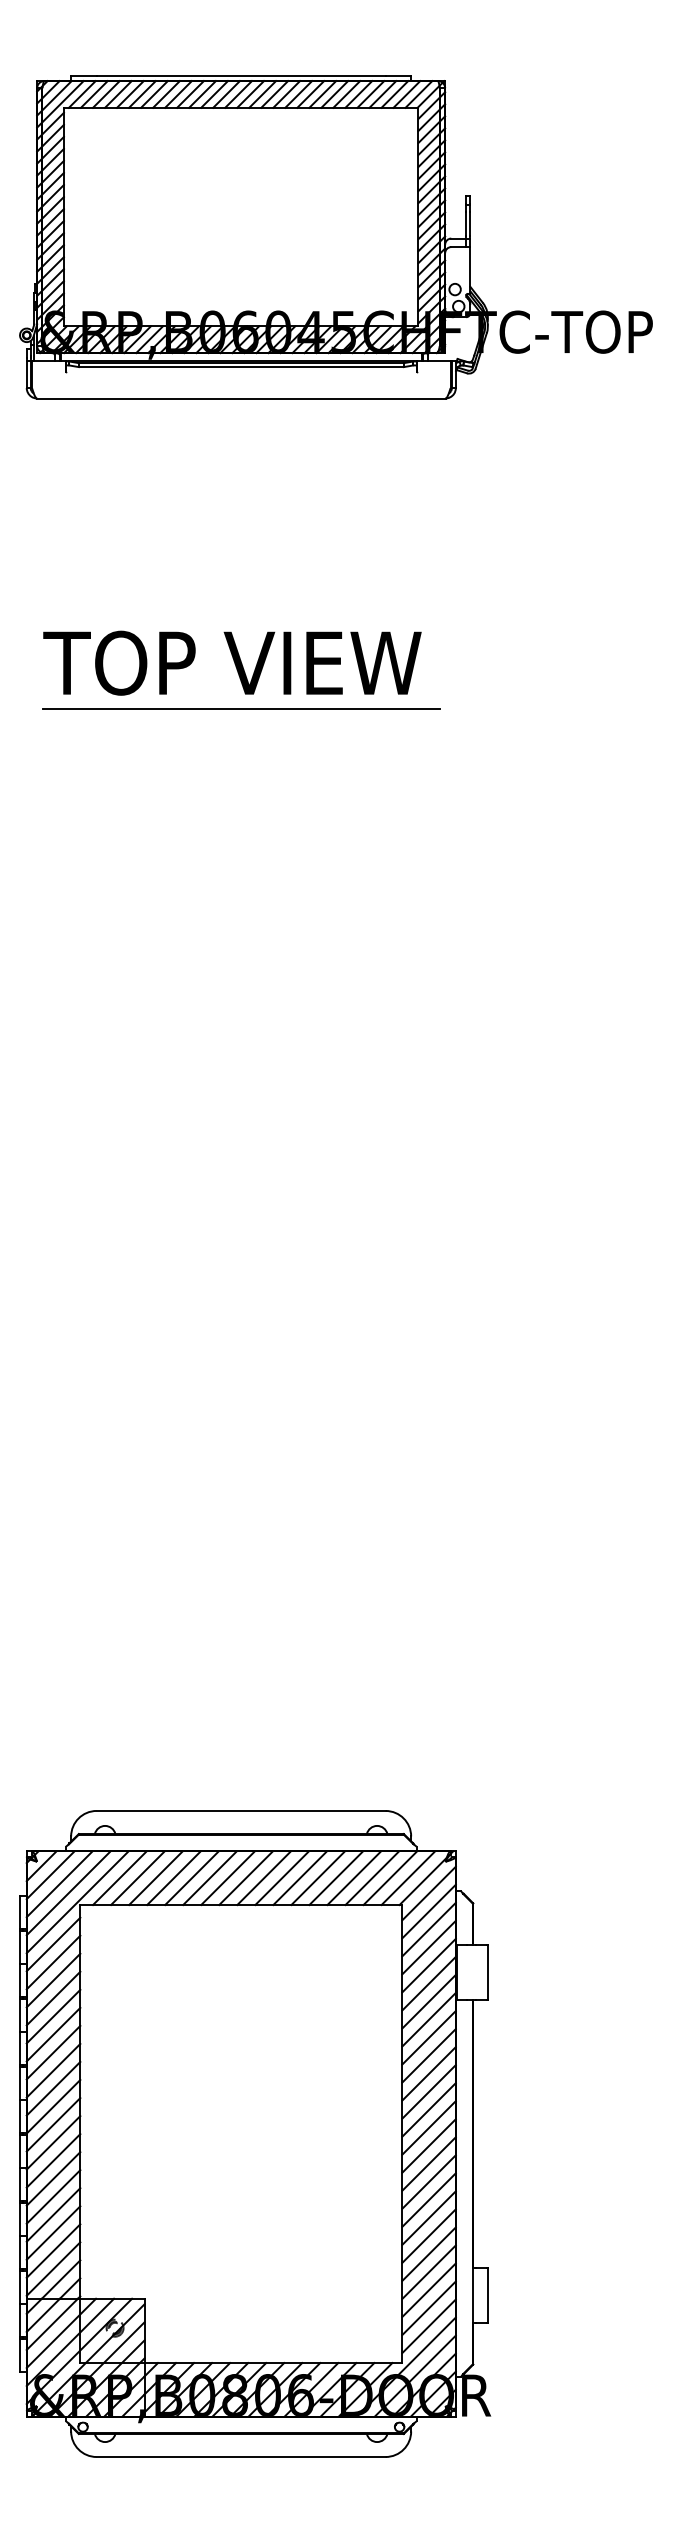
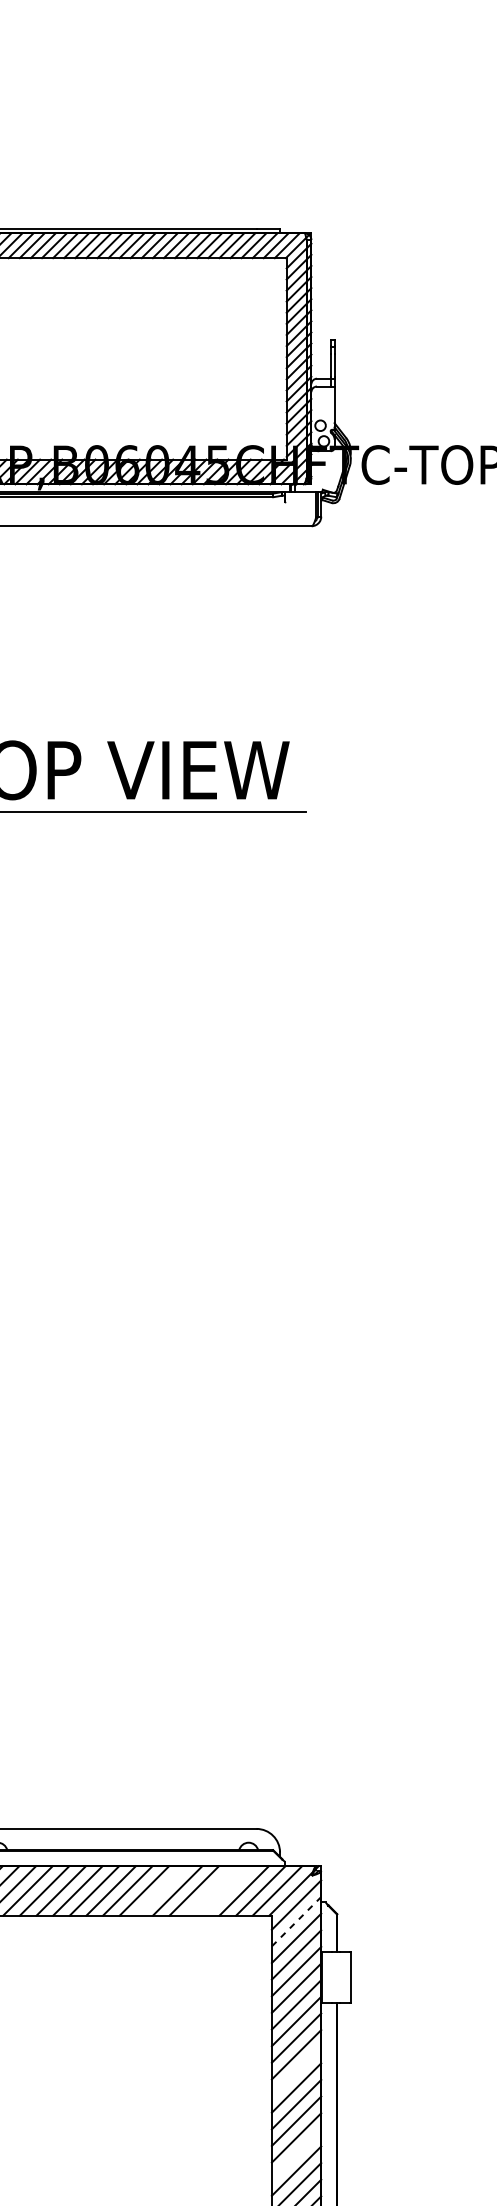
line: (281, 1878) -> (160, 1891), removed
line: (336, 1878) -> (211, 1891), removed
line: (354, 1878) -> (227, 1891), removed
line: (429, 1911) -> (296, 1921), solid -> dashed
line: (428, 2073) -> (296, 2071), removed
line: (428, 2163) -> (296, 2154), removed

